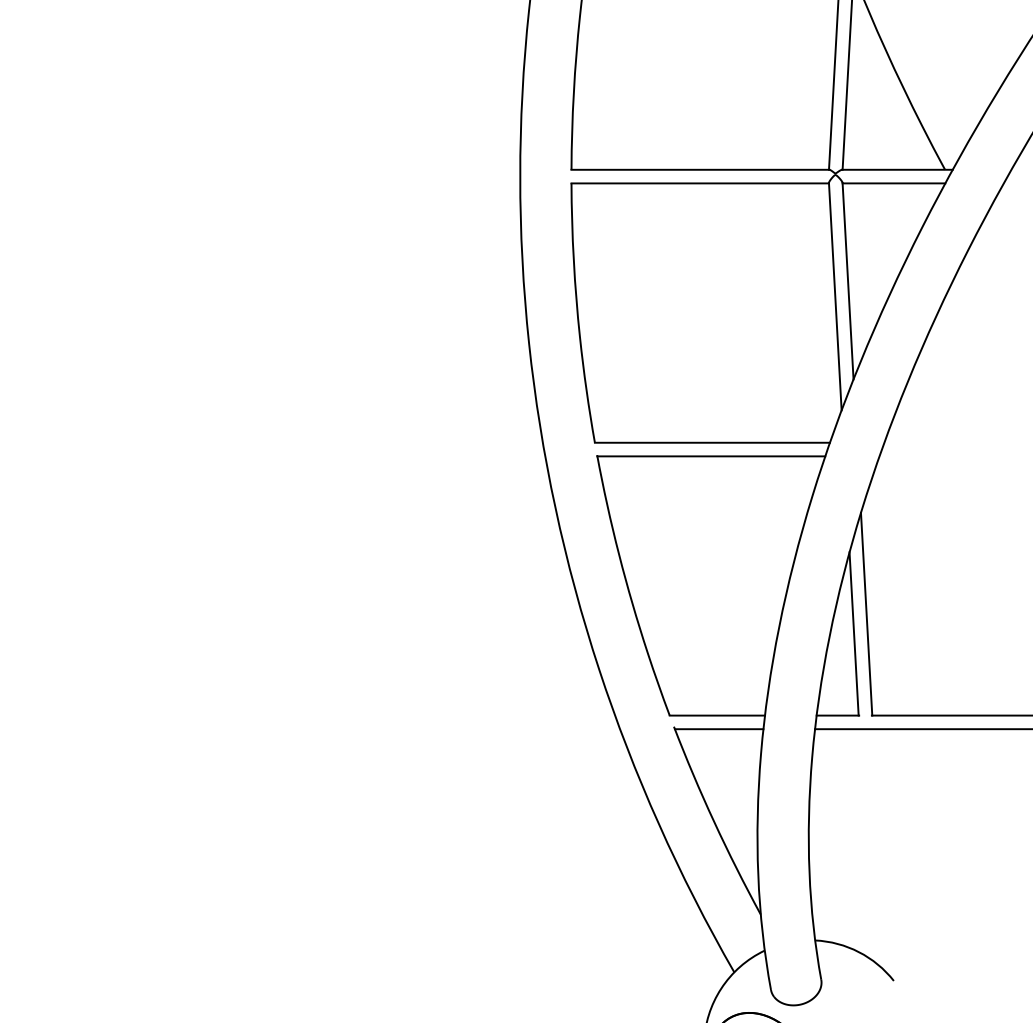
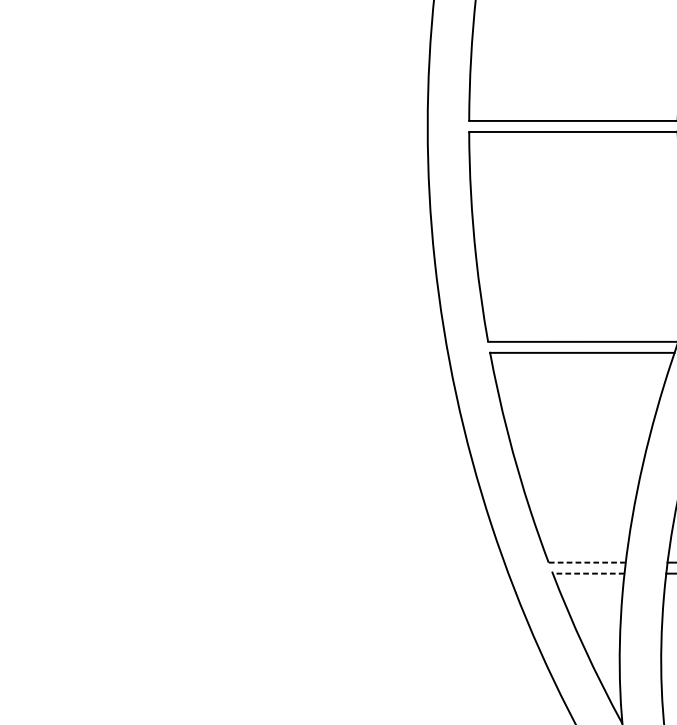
line: (717, 715) -> (587, 562), solid -> dashed
line: (718, 729) -> (588, 573), solid -> dashed

